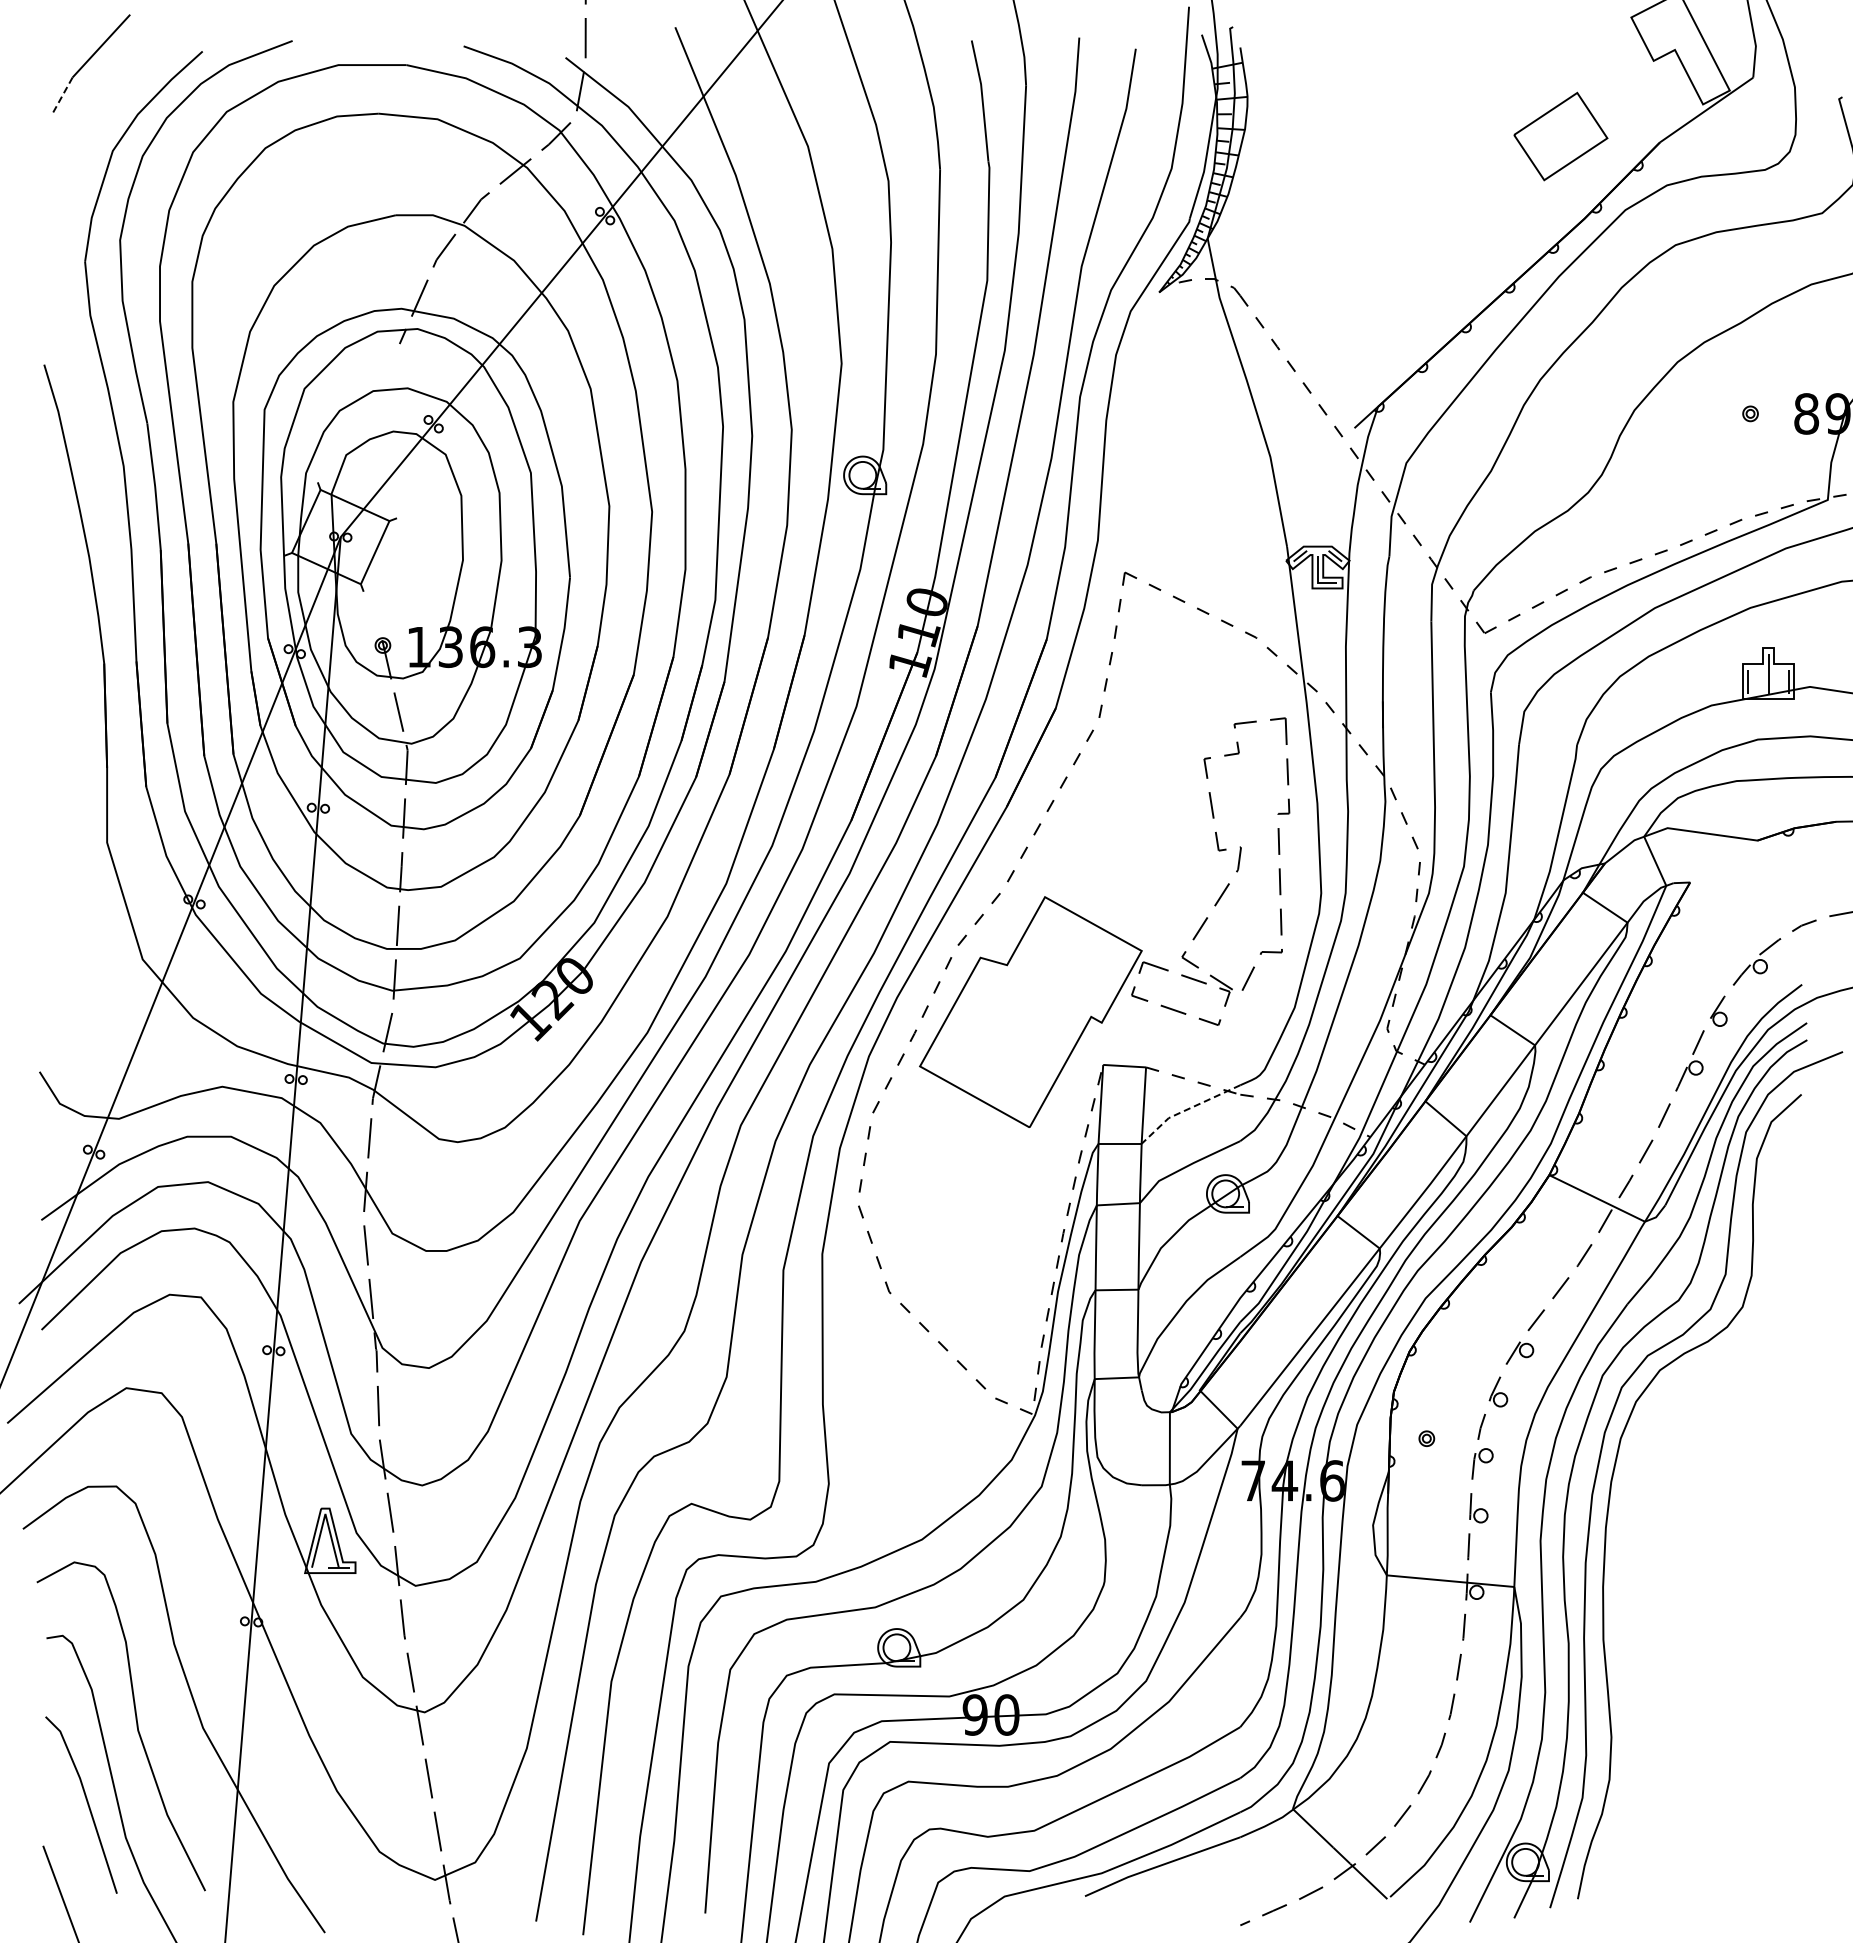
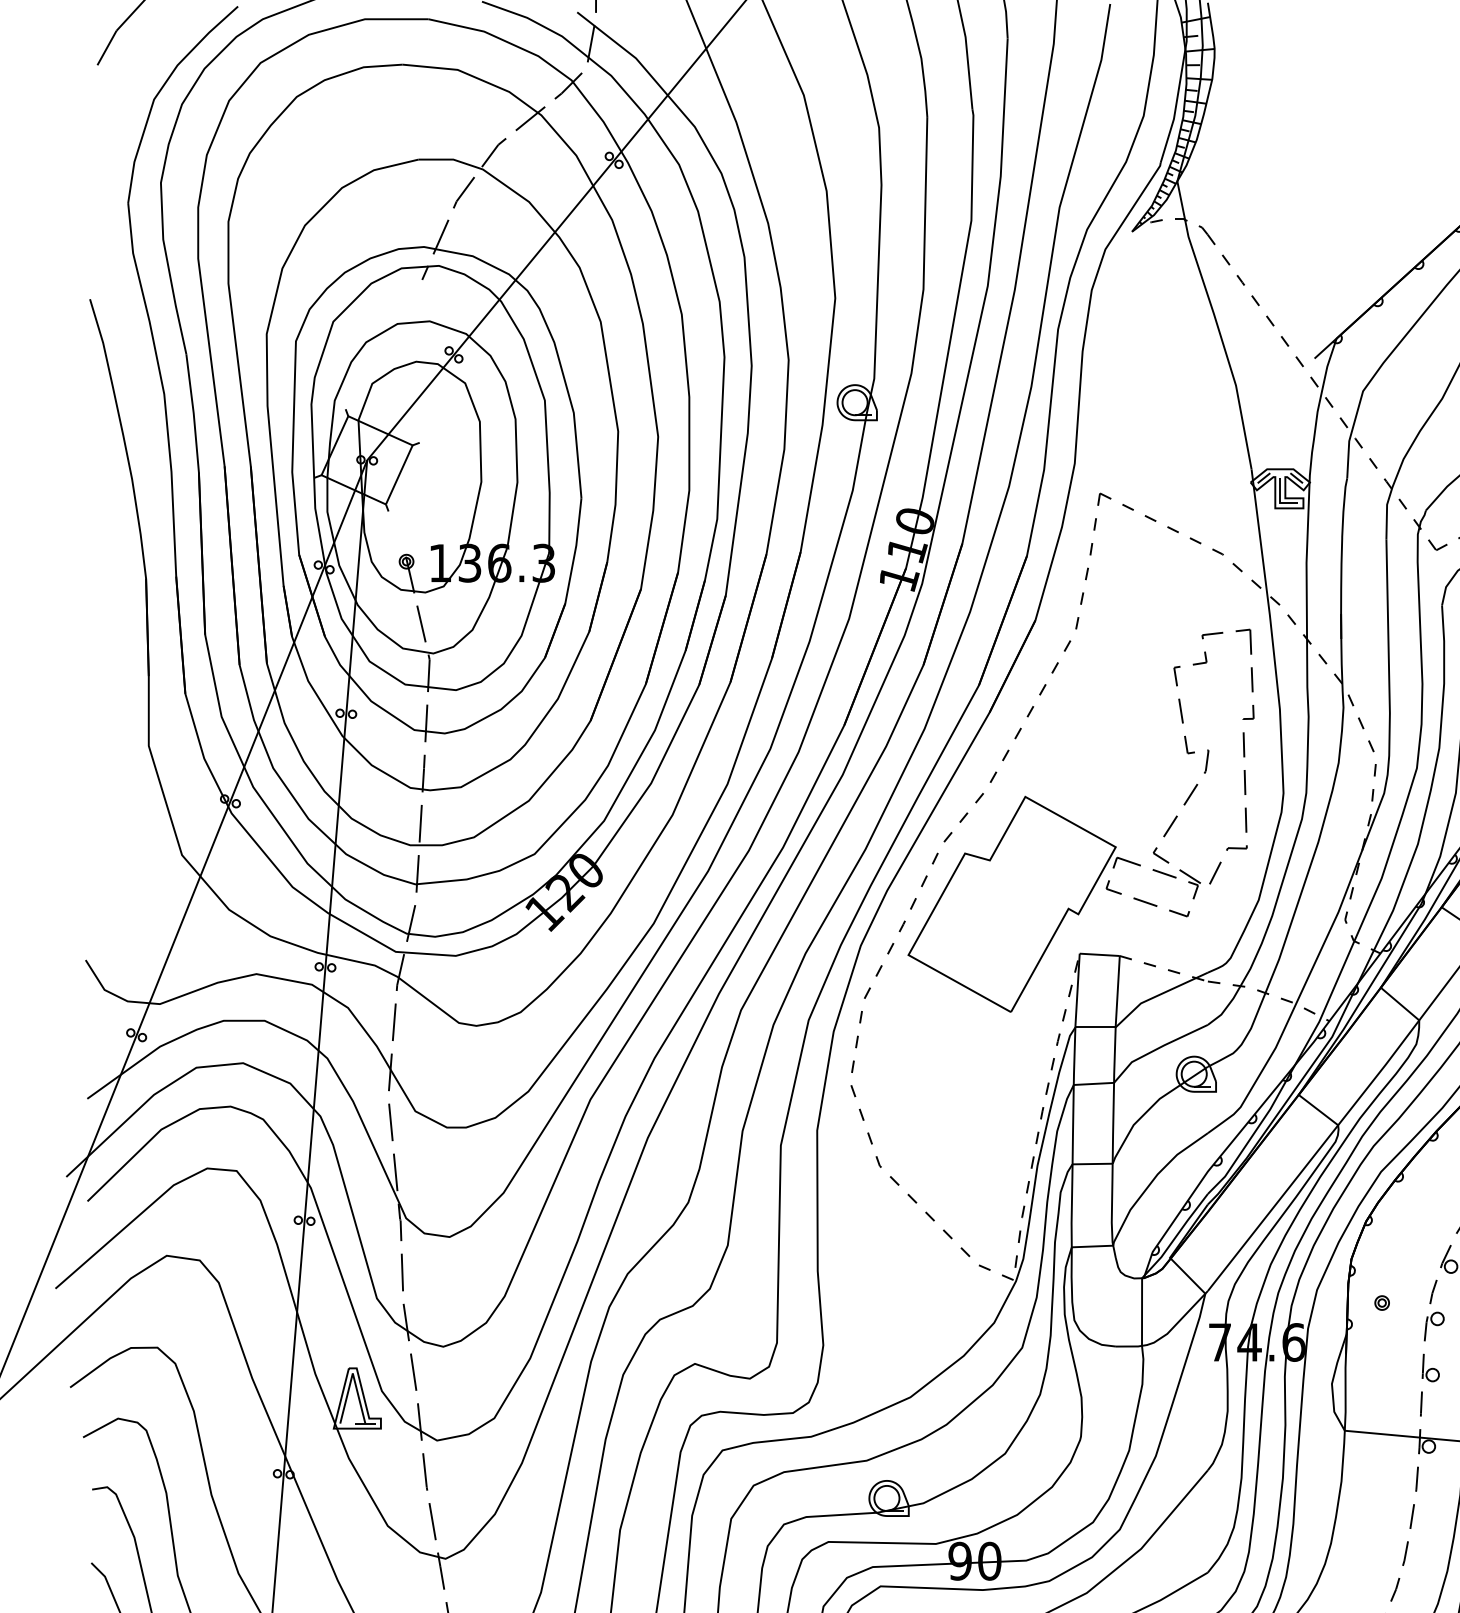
line: (62, 96) -> (107, 48), dashed -> solid
line: (1186, 1109) -> (1157, 995), dashed -> solid

